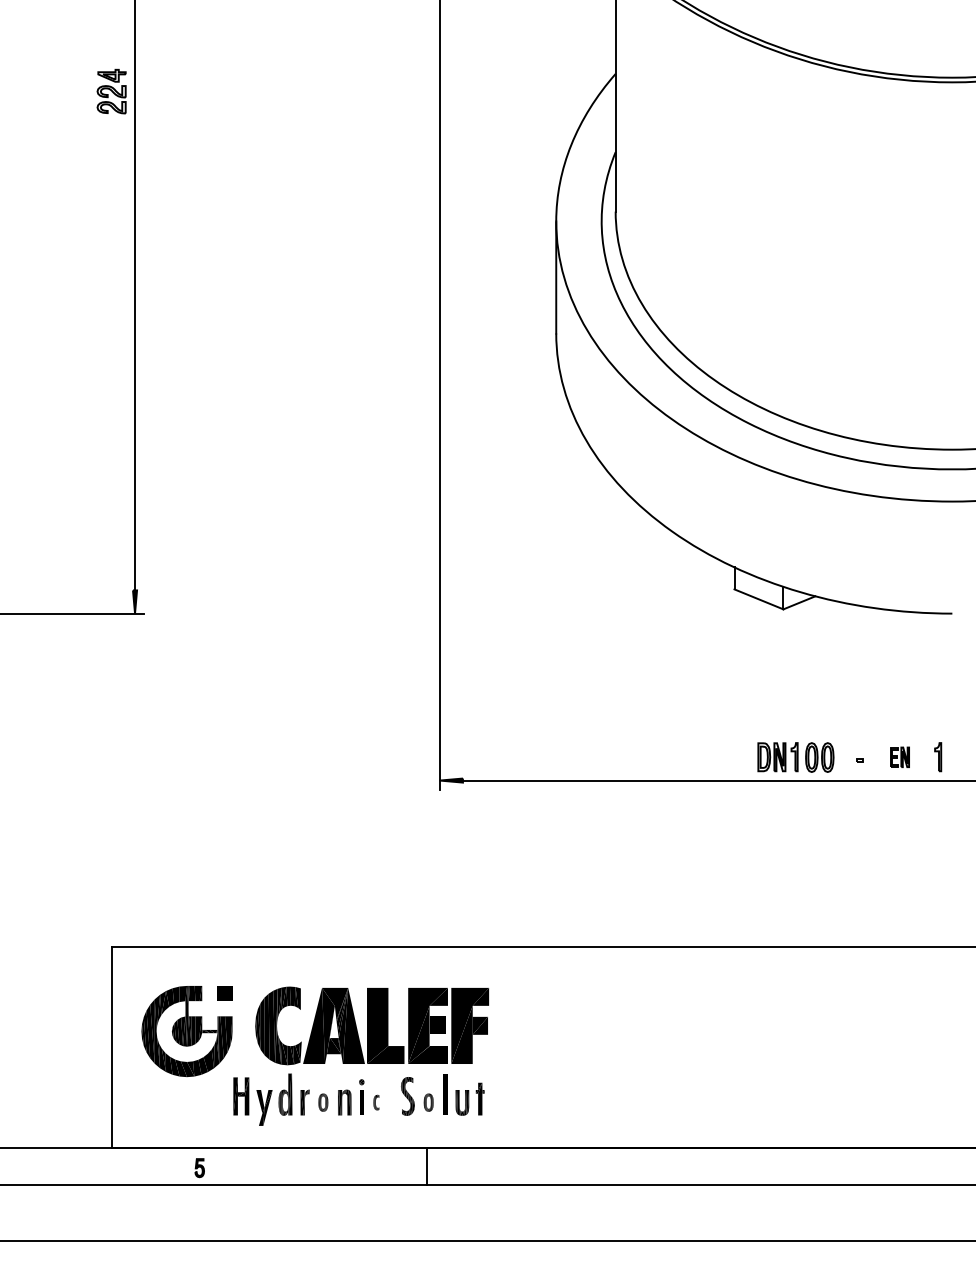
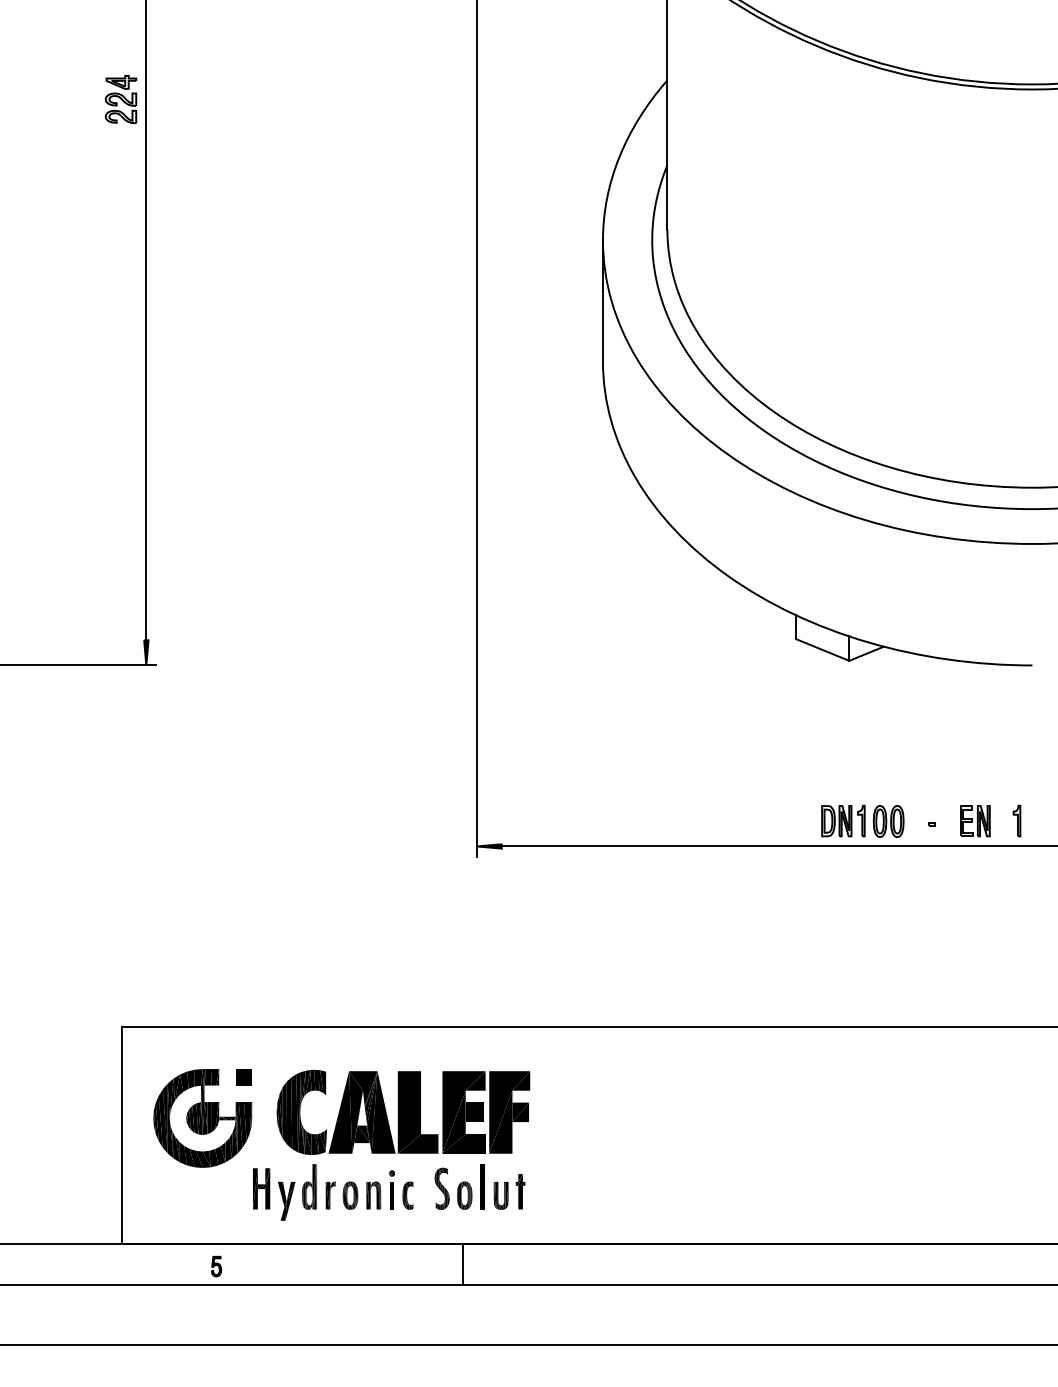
part: (899, 757) -> (975, 821), size x1.43
part: (323, 1102) -> (350, 1195), size x1.43
part: (375, 1102) -> (407, 1195), size x1.67
part: (428, 1102) -> (464, 1195), size x1.43

